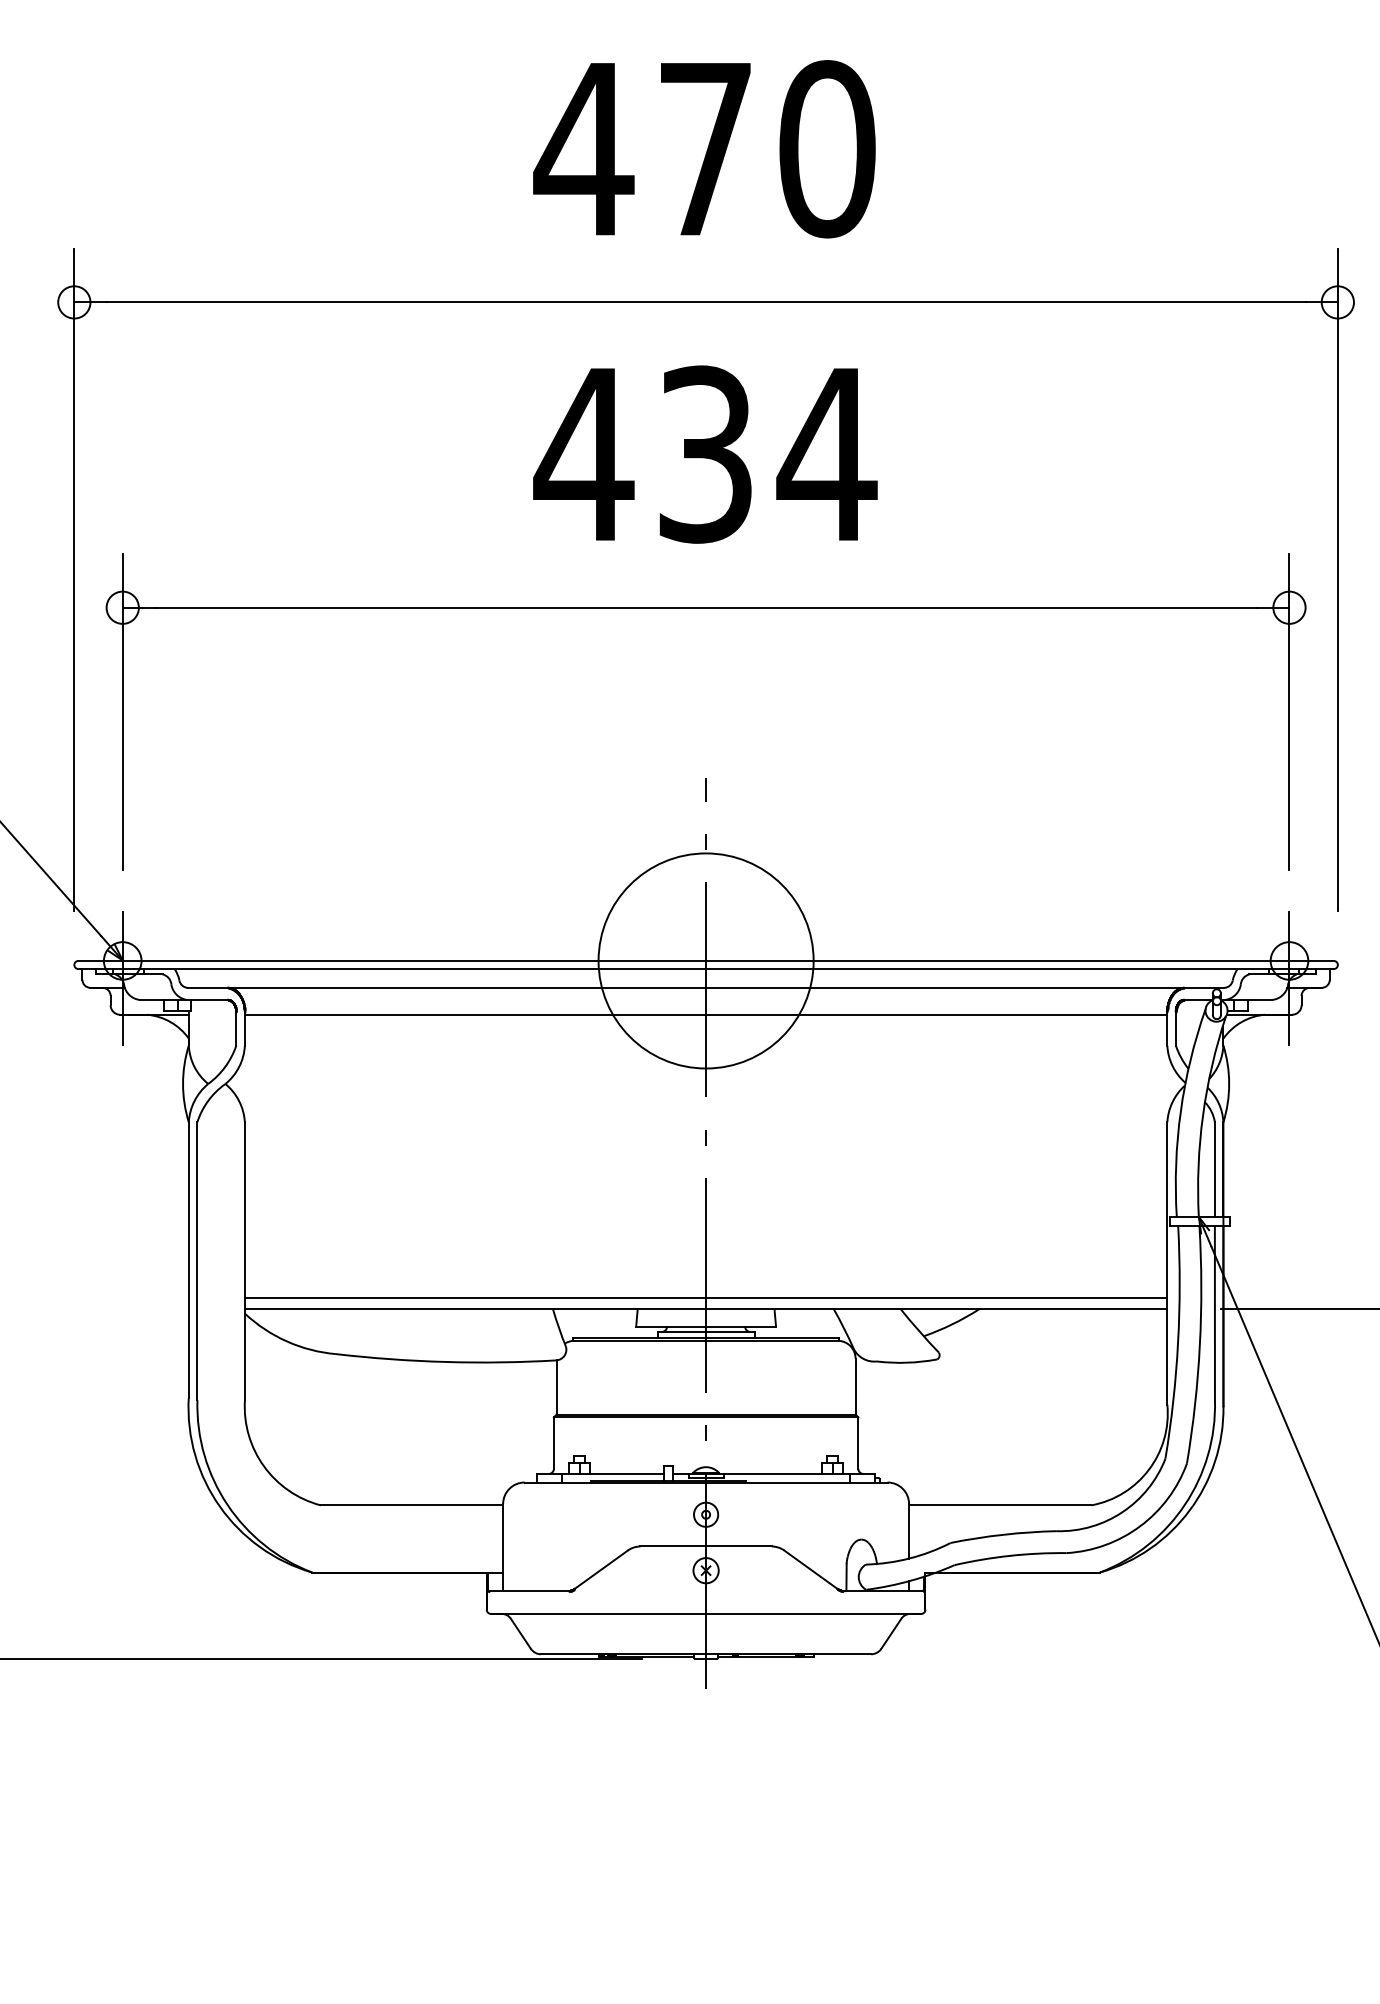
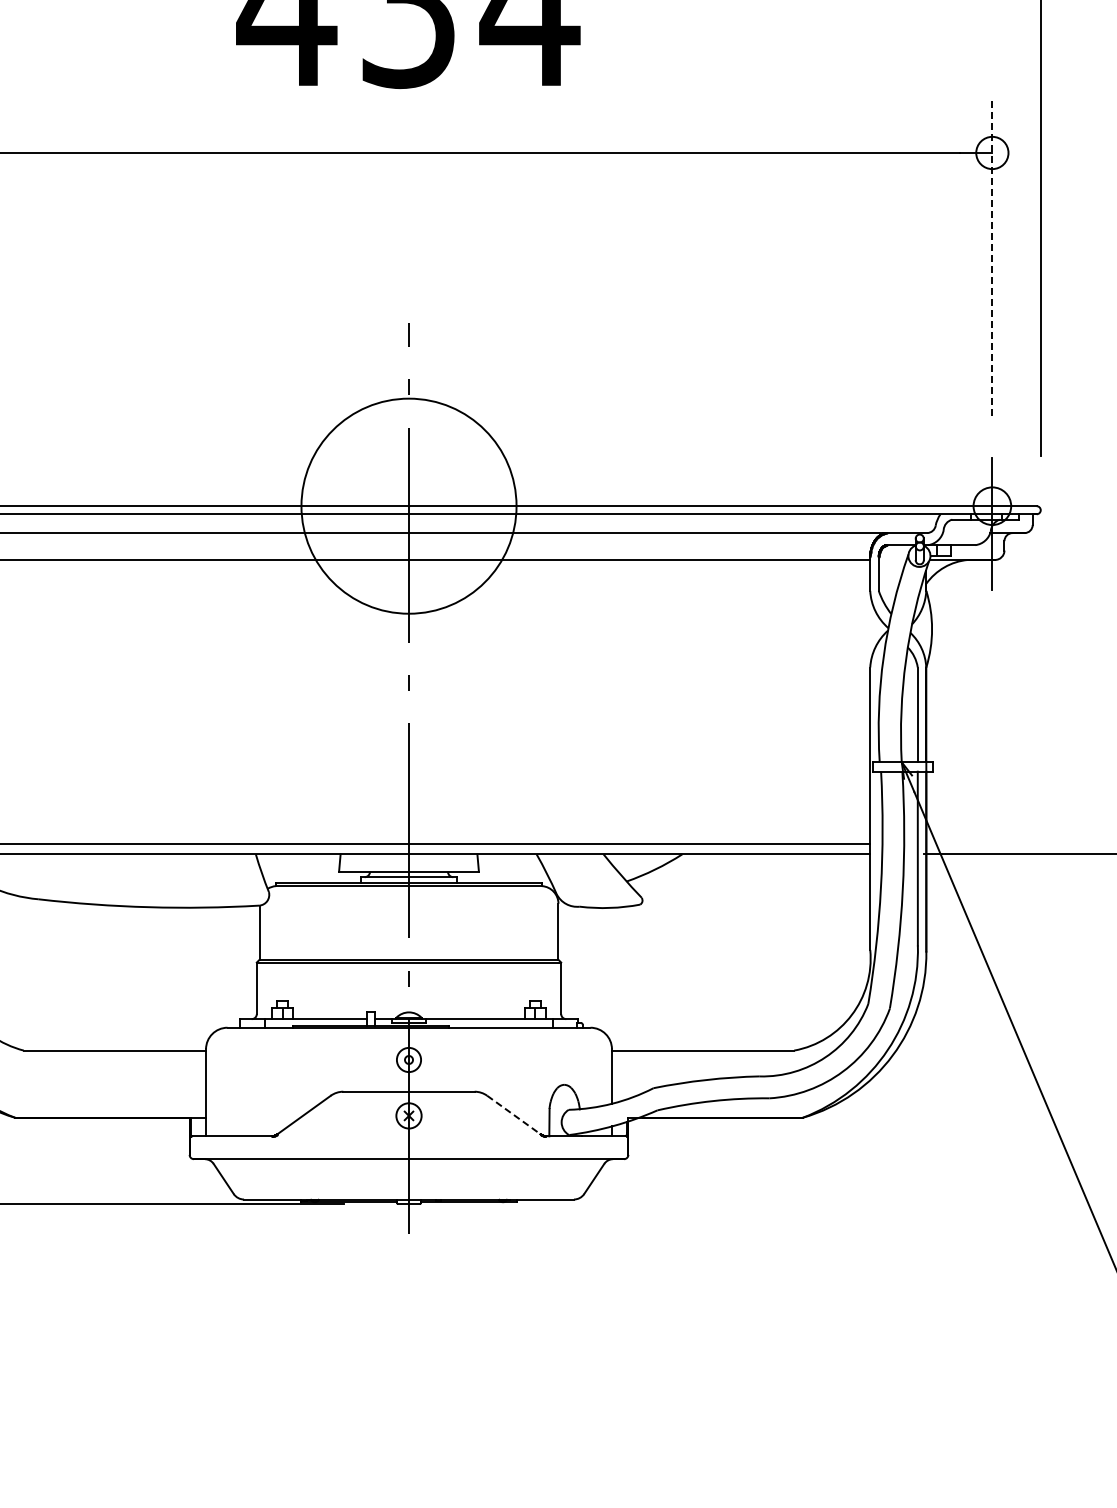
line: (1289, 711) -> (992, 256), solid -> dashed
line: (810, 1569) -> (513, 1114), solid -> dashed

